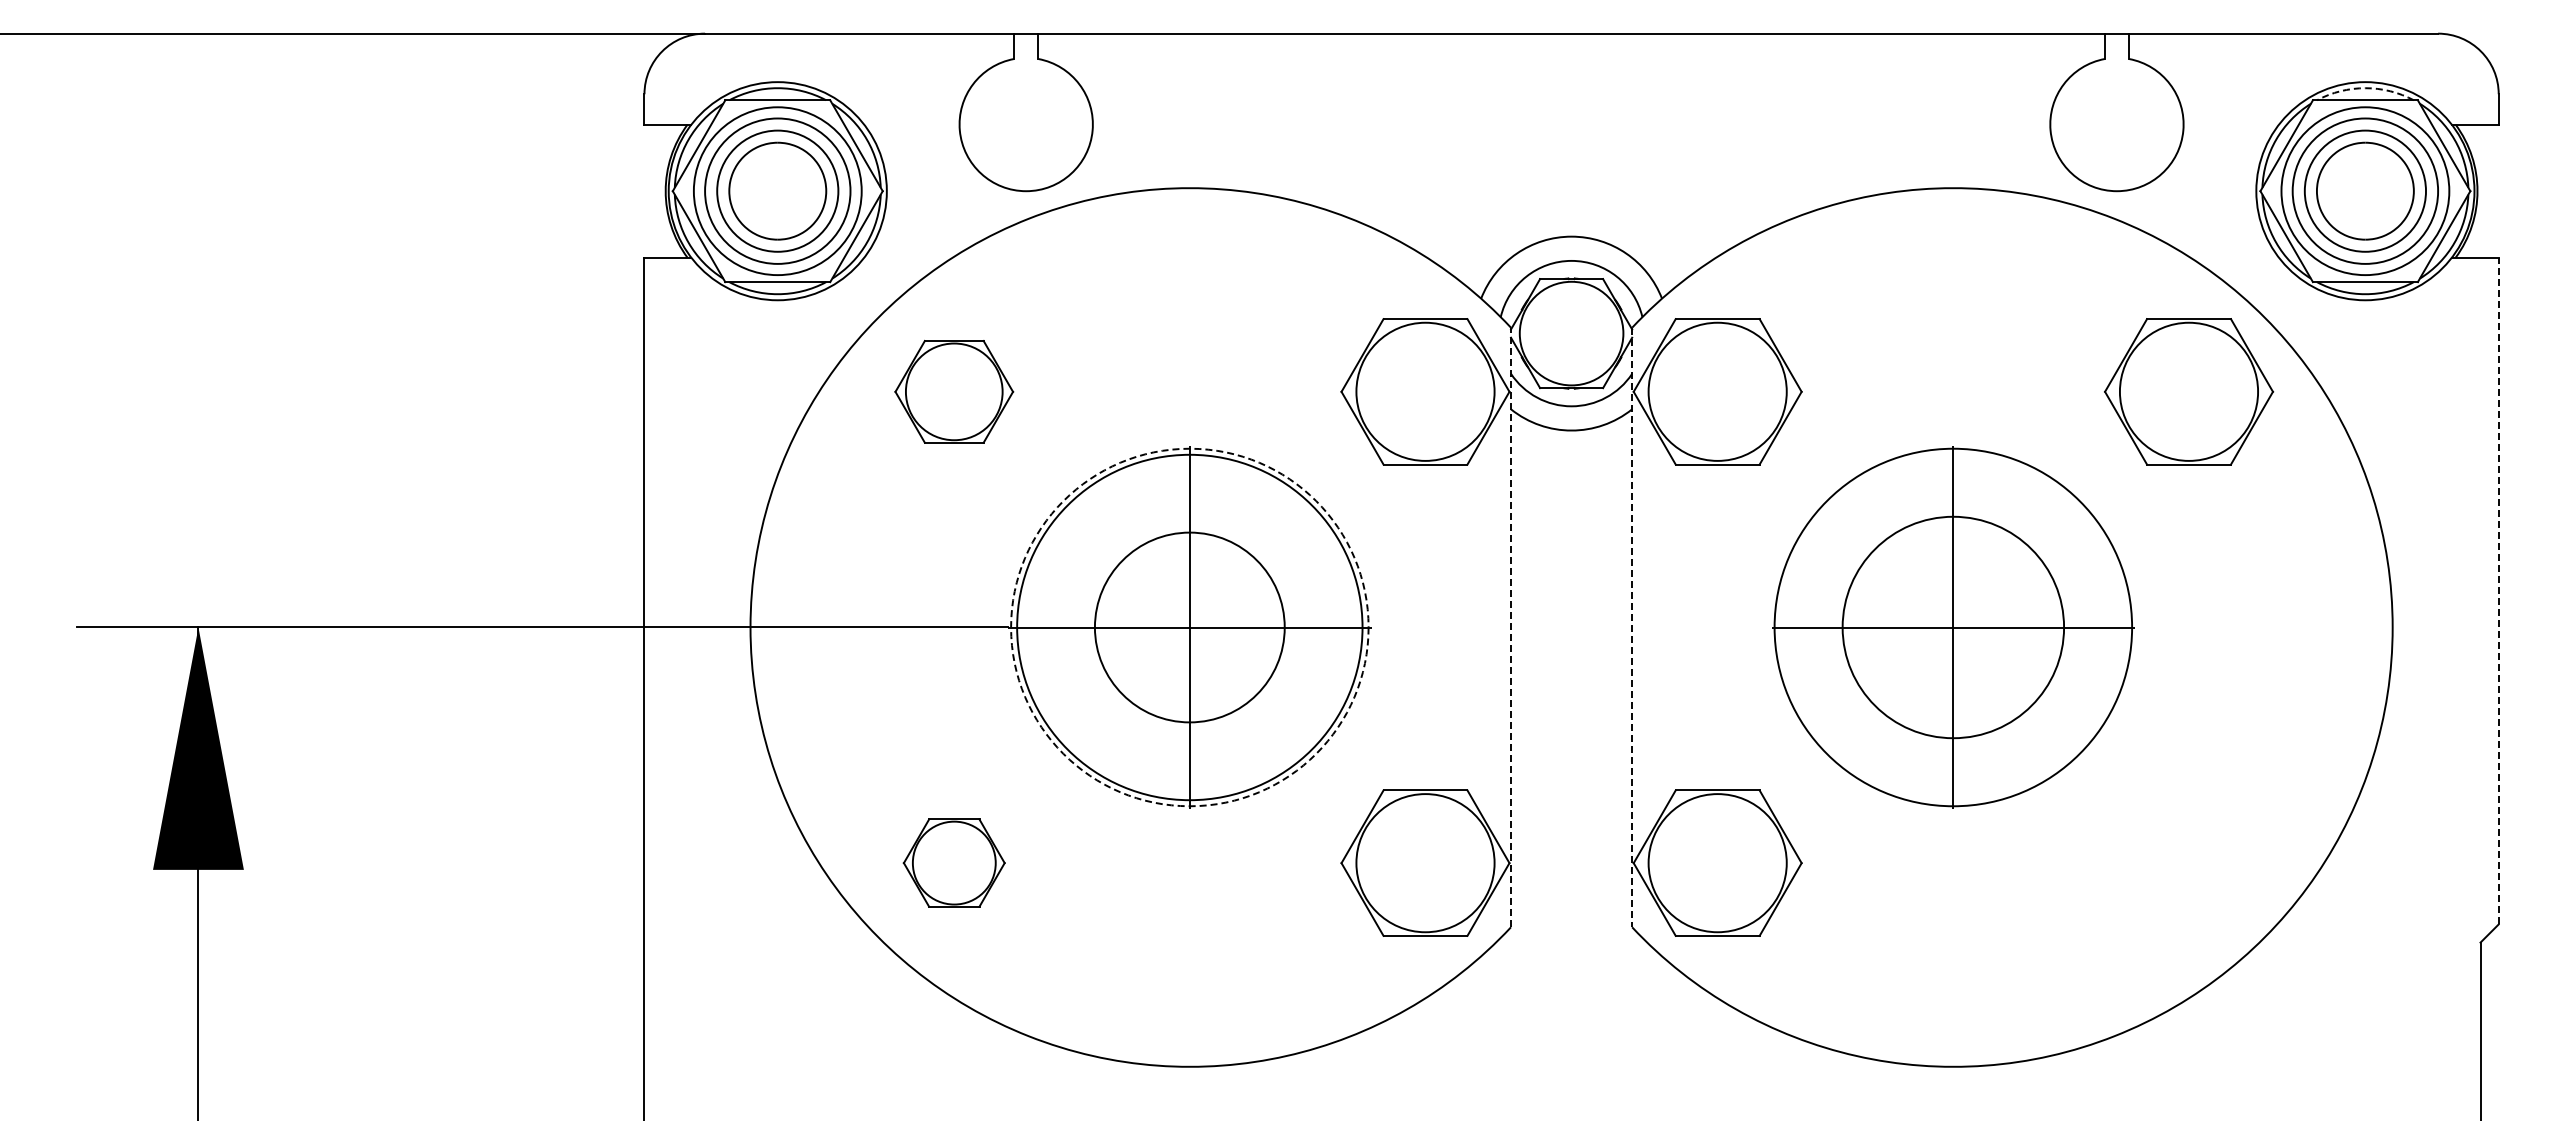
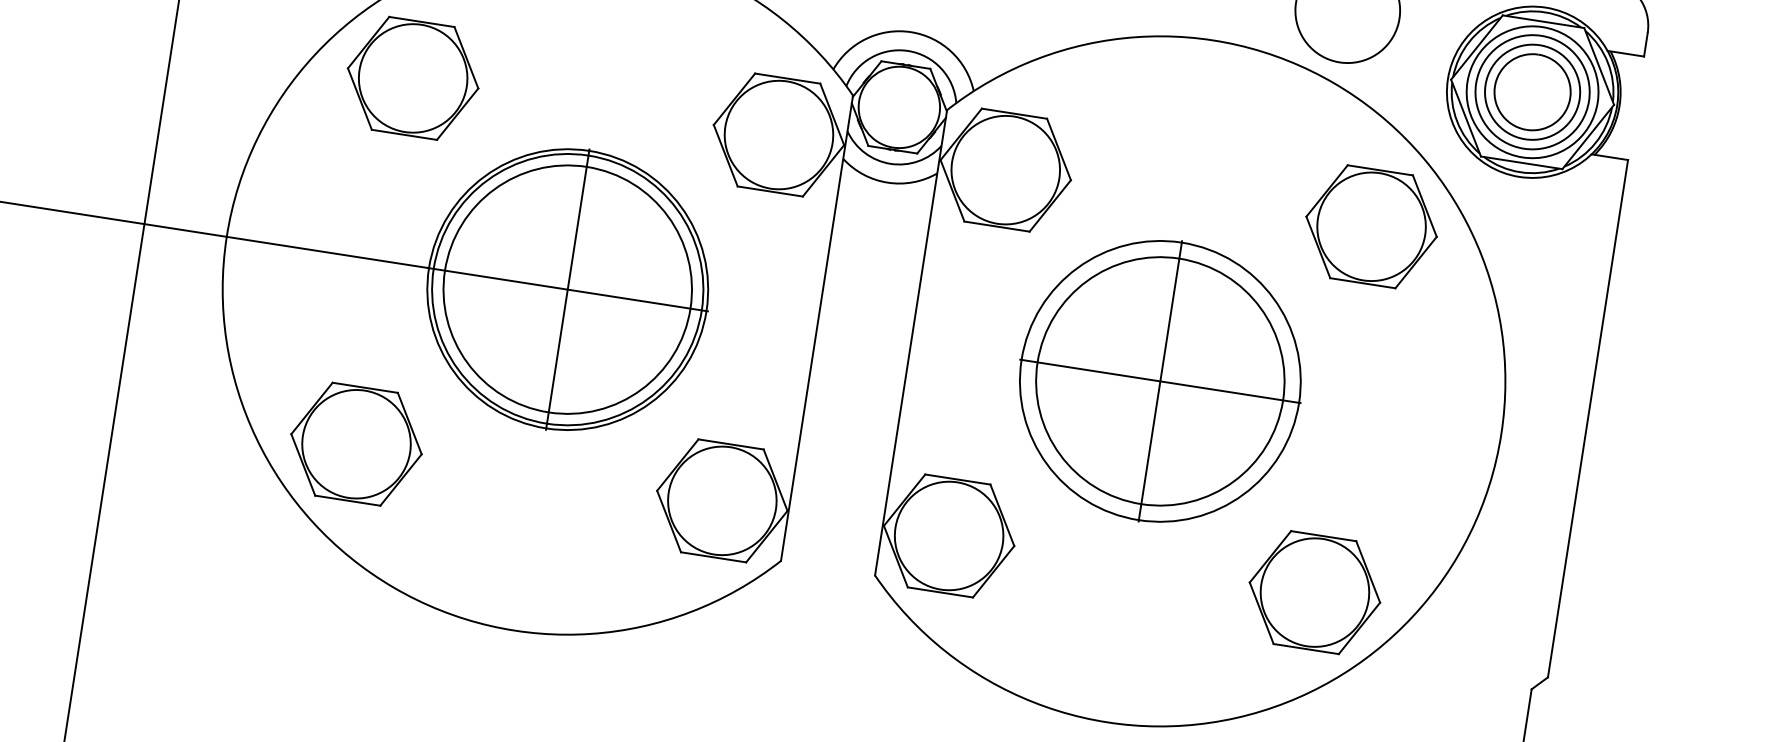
arc: (2365, 88) -> (1545, 12), dashed -> solid
part: (954, 391) -> (413, 78), size x1.43
line: (2498, 590) -> (1587, 418), dashed -> solid
circle: (1189, 627) -> (567, 289), dashed -> solid
circle: (1189, 627) -> (567, 289), size x1.67
line: (1511, 627) -> (817, 328), dashed -> solid
line: (1632, 627) -> (911, 342), dashed -> solid
circle: (1953, 627) -> (1160, 381), size x1.43
part: (954, 862) -> (356, 443), size x1.67
part: (2189, 862) -> (1315, 592), added

